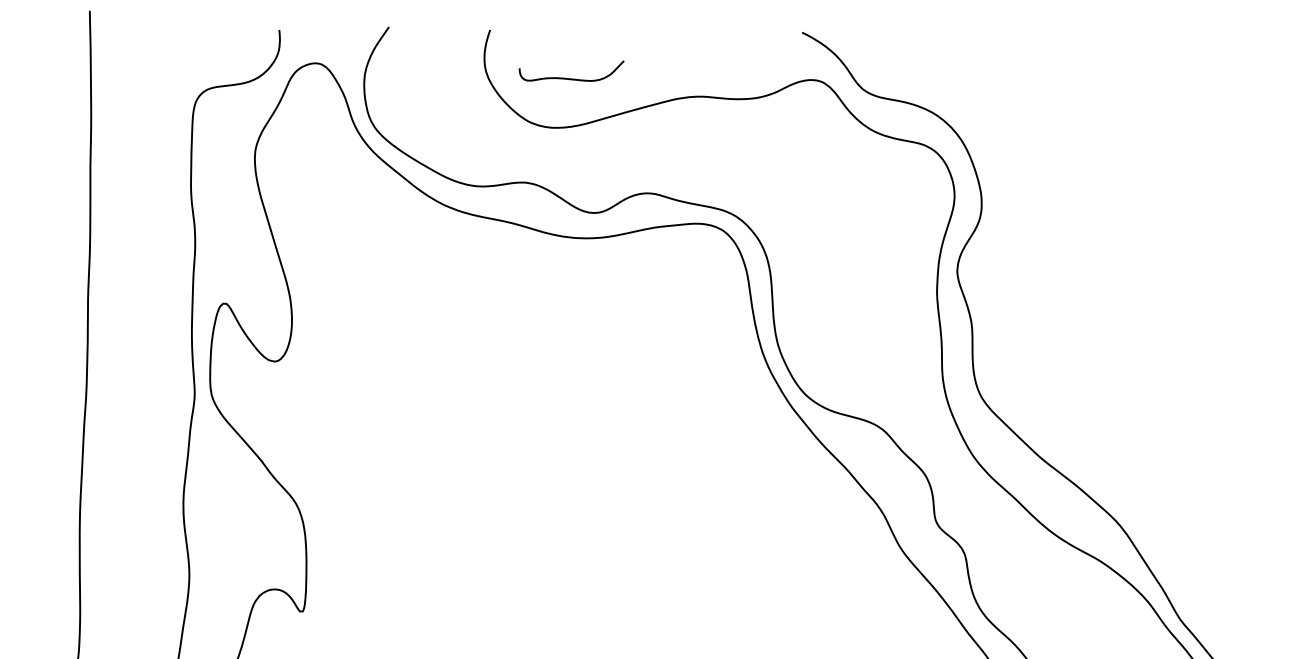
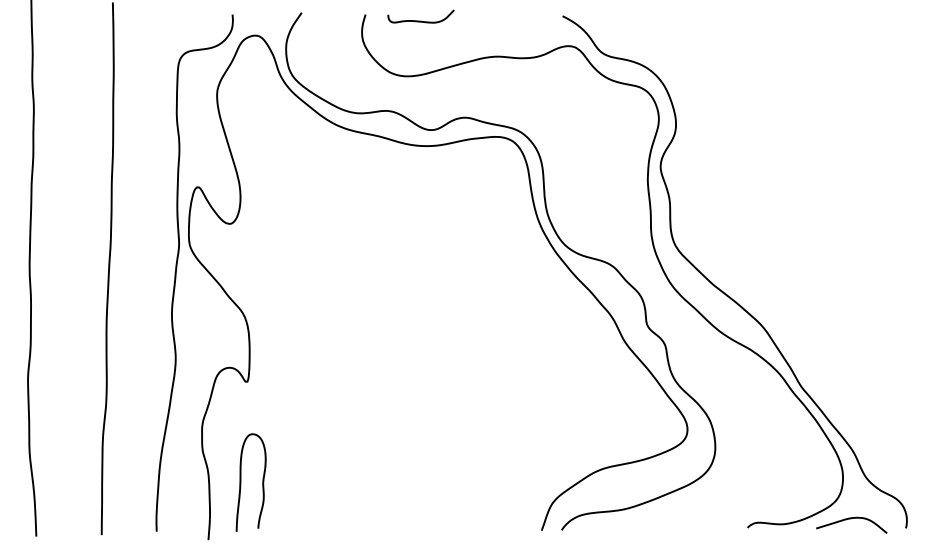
curve: (570, 77) -> (420, 20), moved

